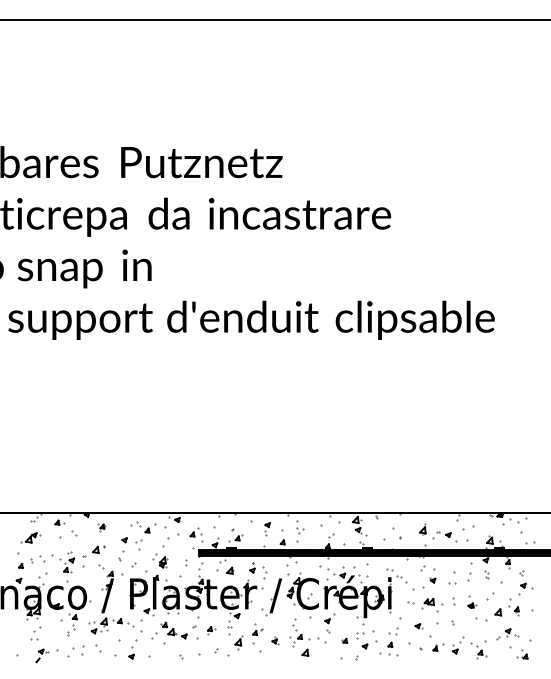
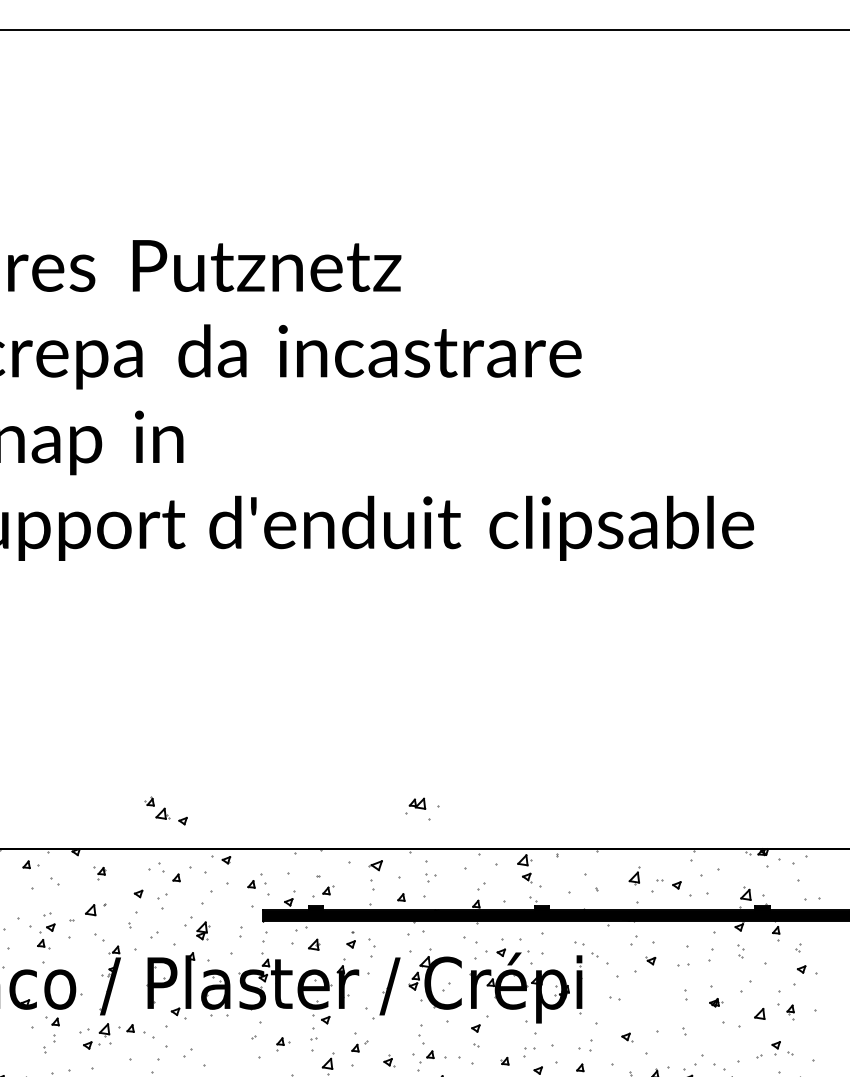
part: (267, 529) -> (376, 876), size x1.4
part: (432, 605) -> (422, 809), moved
part: (173, 630) -> (164, 811), moved

